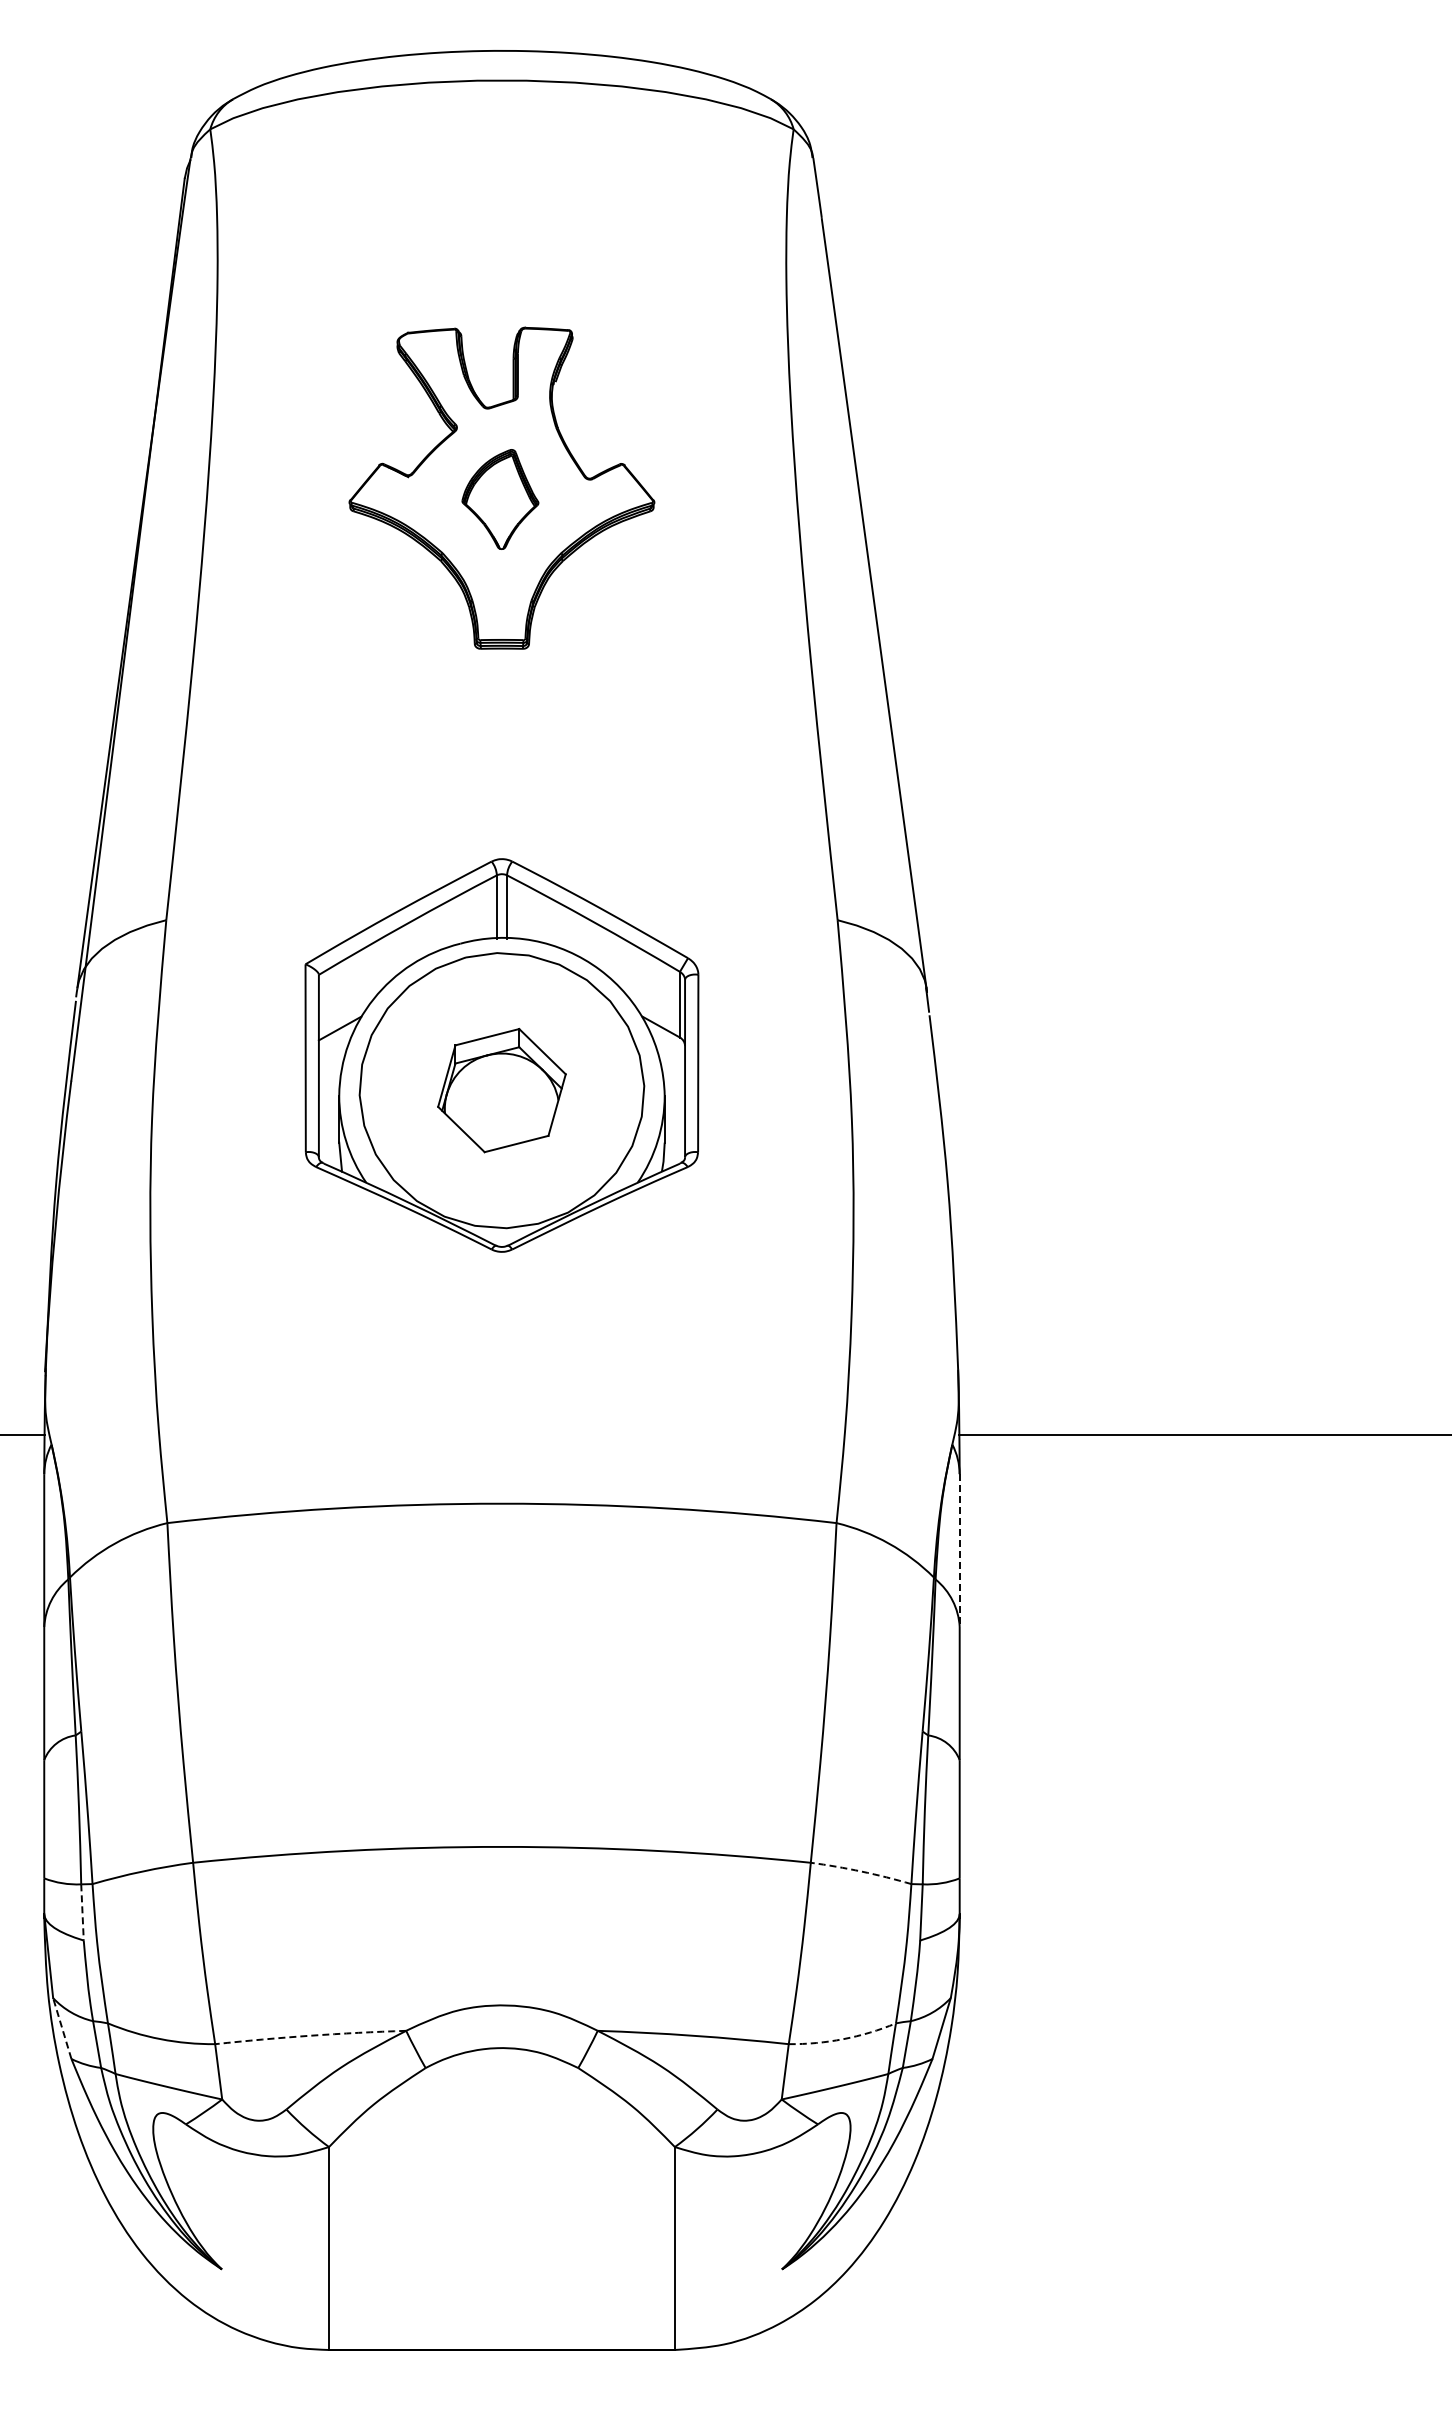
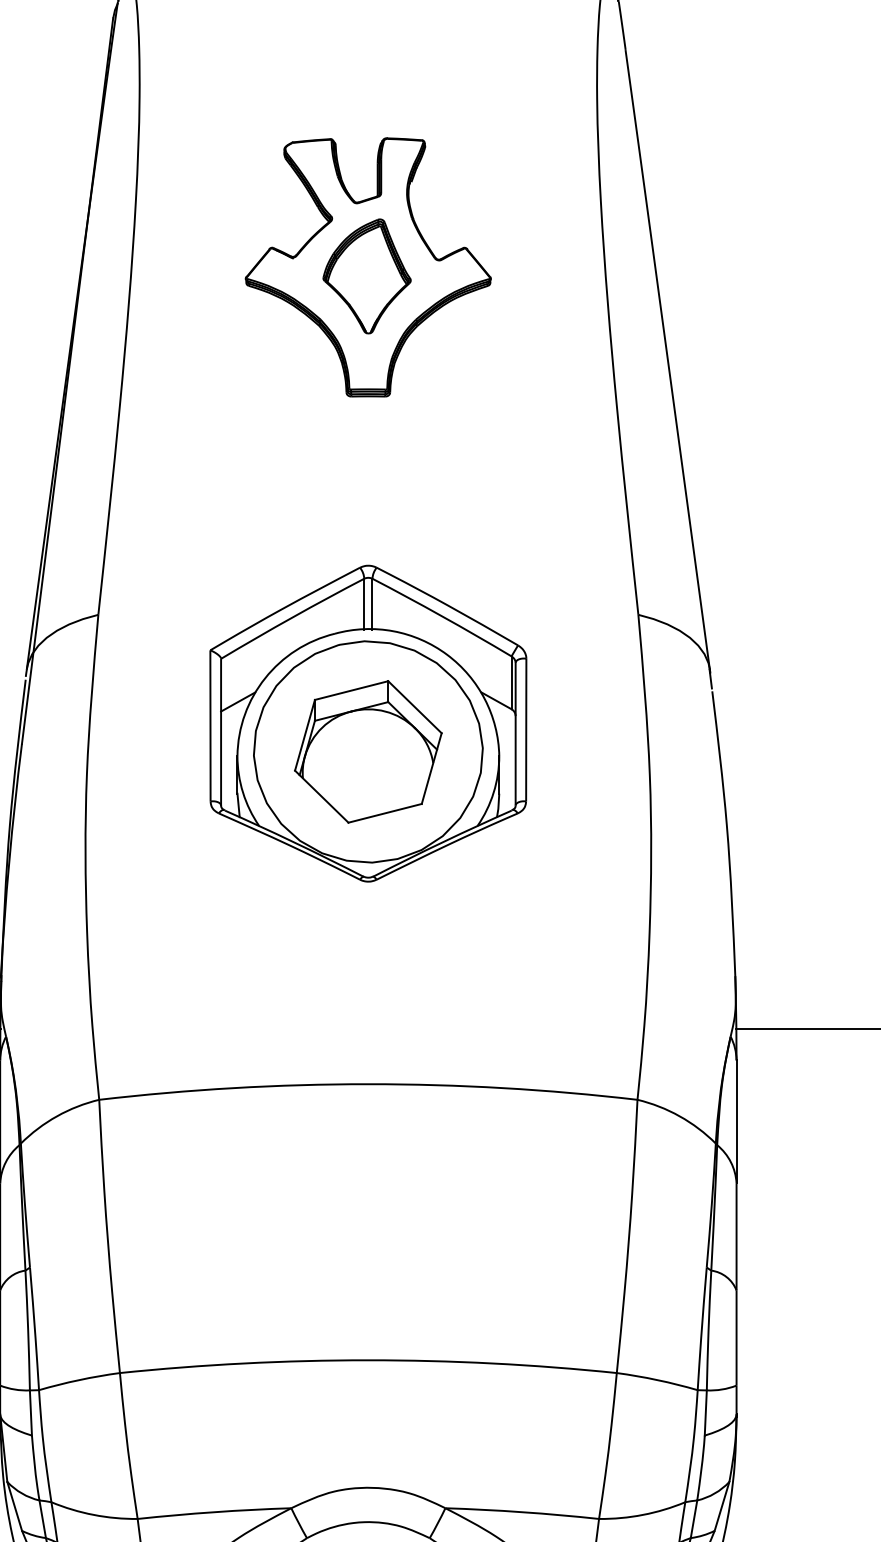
part: (500, 499) -> (367, 276), size x1.43
part: (501, 1090) -> (367, 751), size x1.43
line: (959, 1551) -> (736, 1122), dashed -> solid
arc: (861, 1871) -> (657, 1380), dashed -> solid
line: (82, 1912) -> (30, 1413), dashed -> solid
line: (62, 2028) -> (14, 1506), dashed -> solid
arc: (310, 2035) -> (214, 1511), dashed -> solid
arc: (843, 2039) -> (643, 1515), dashed -> solid

